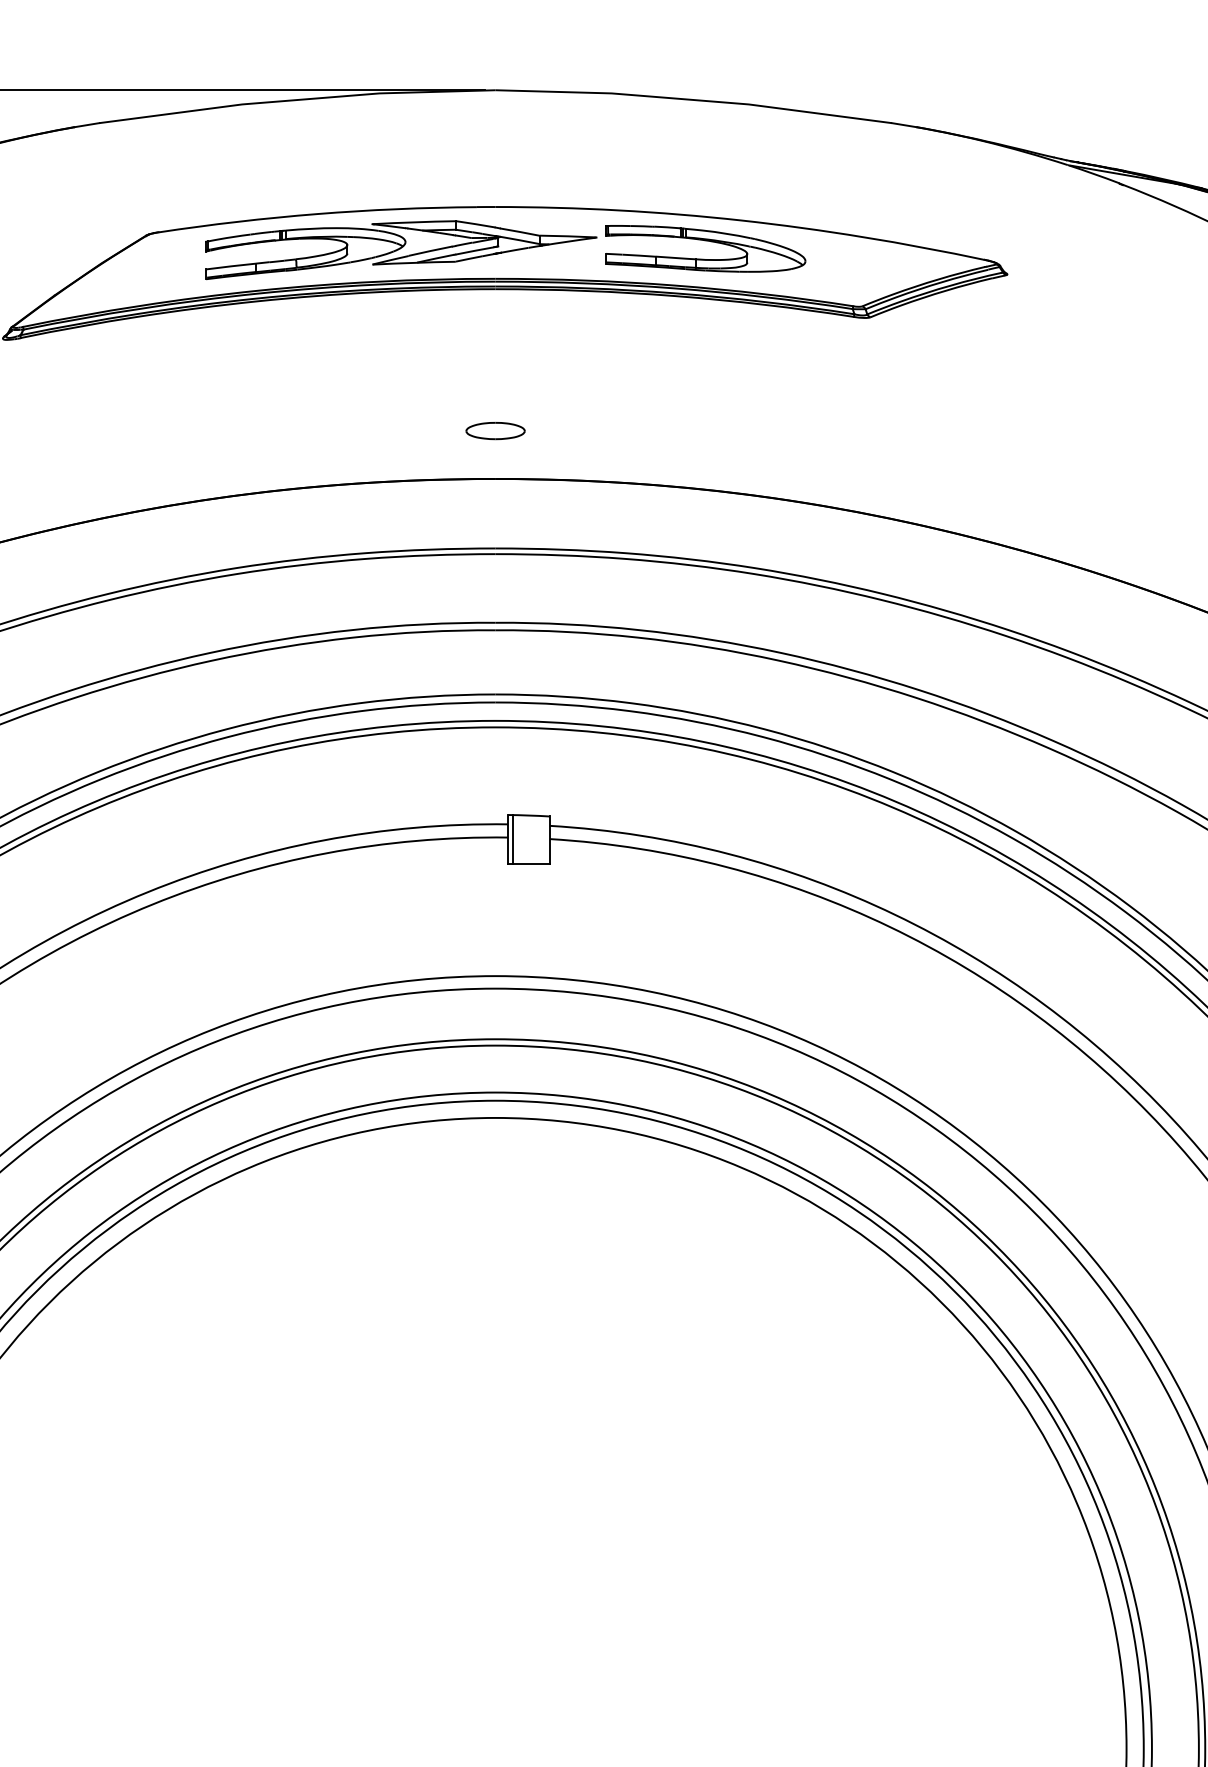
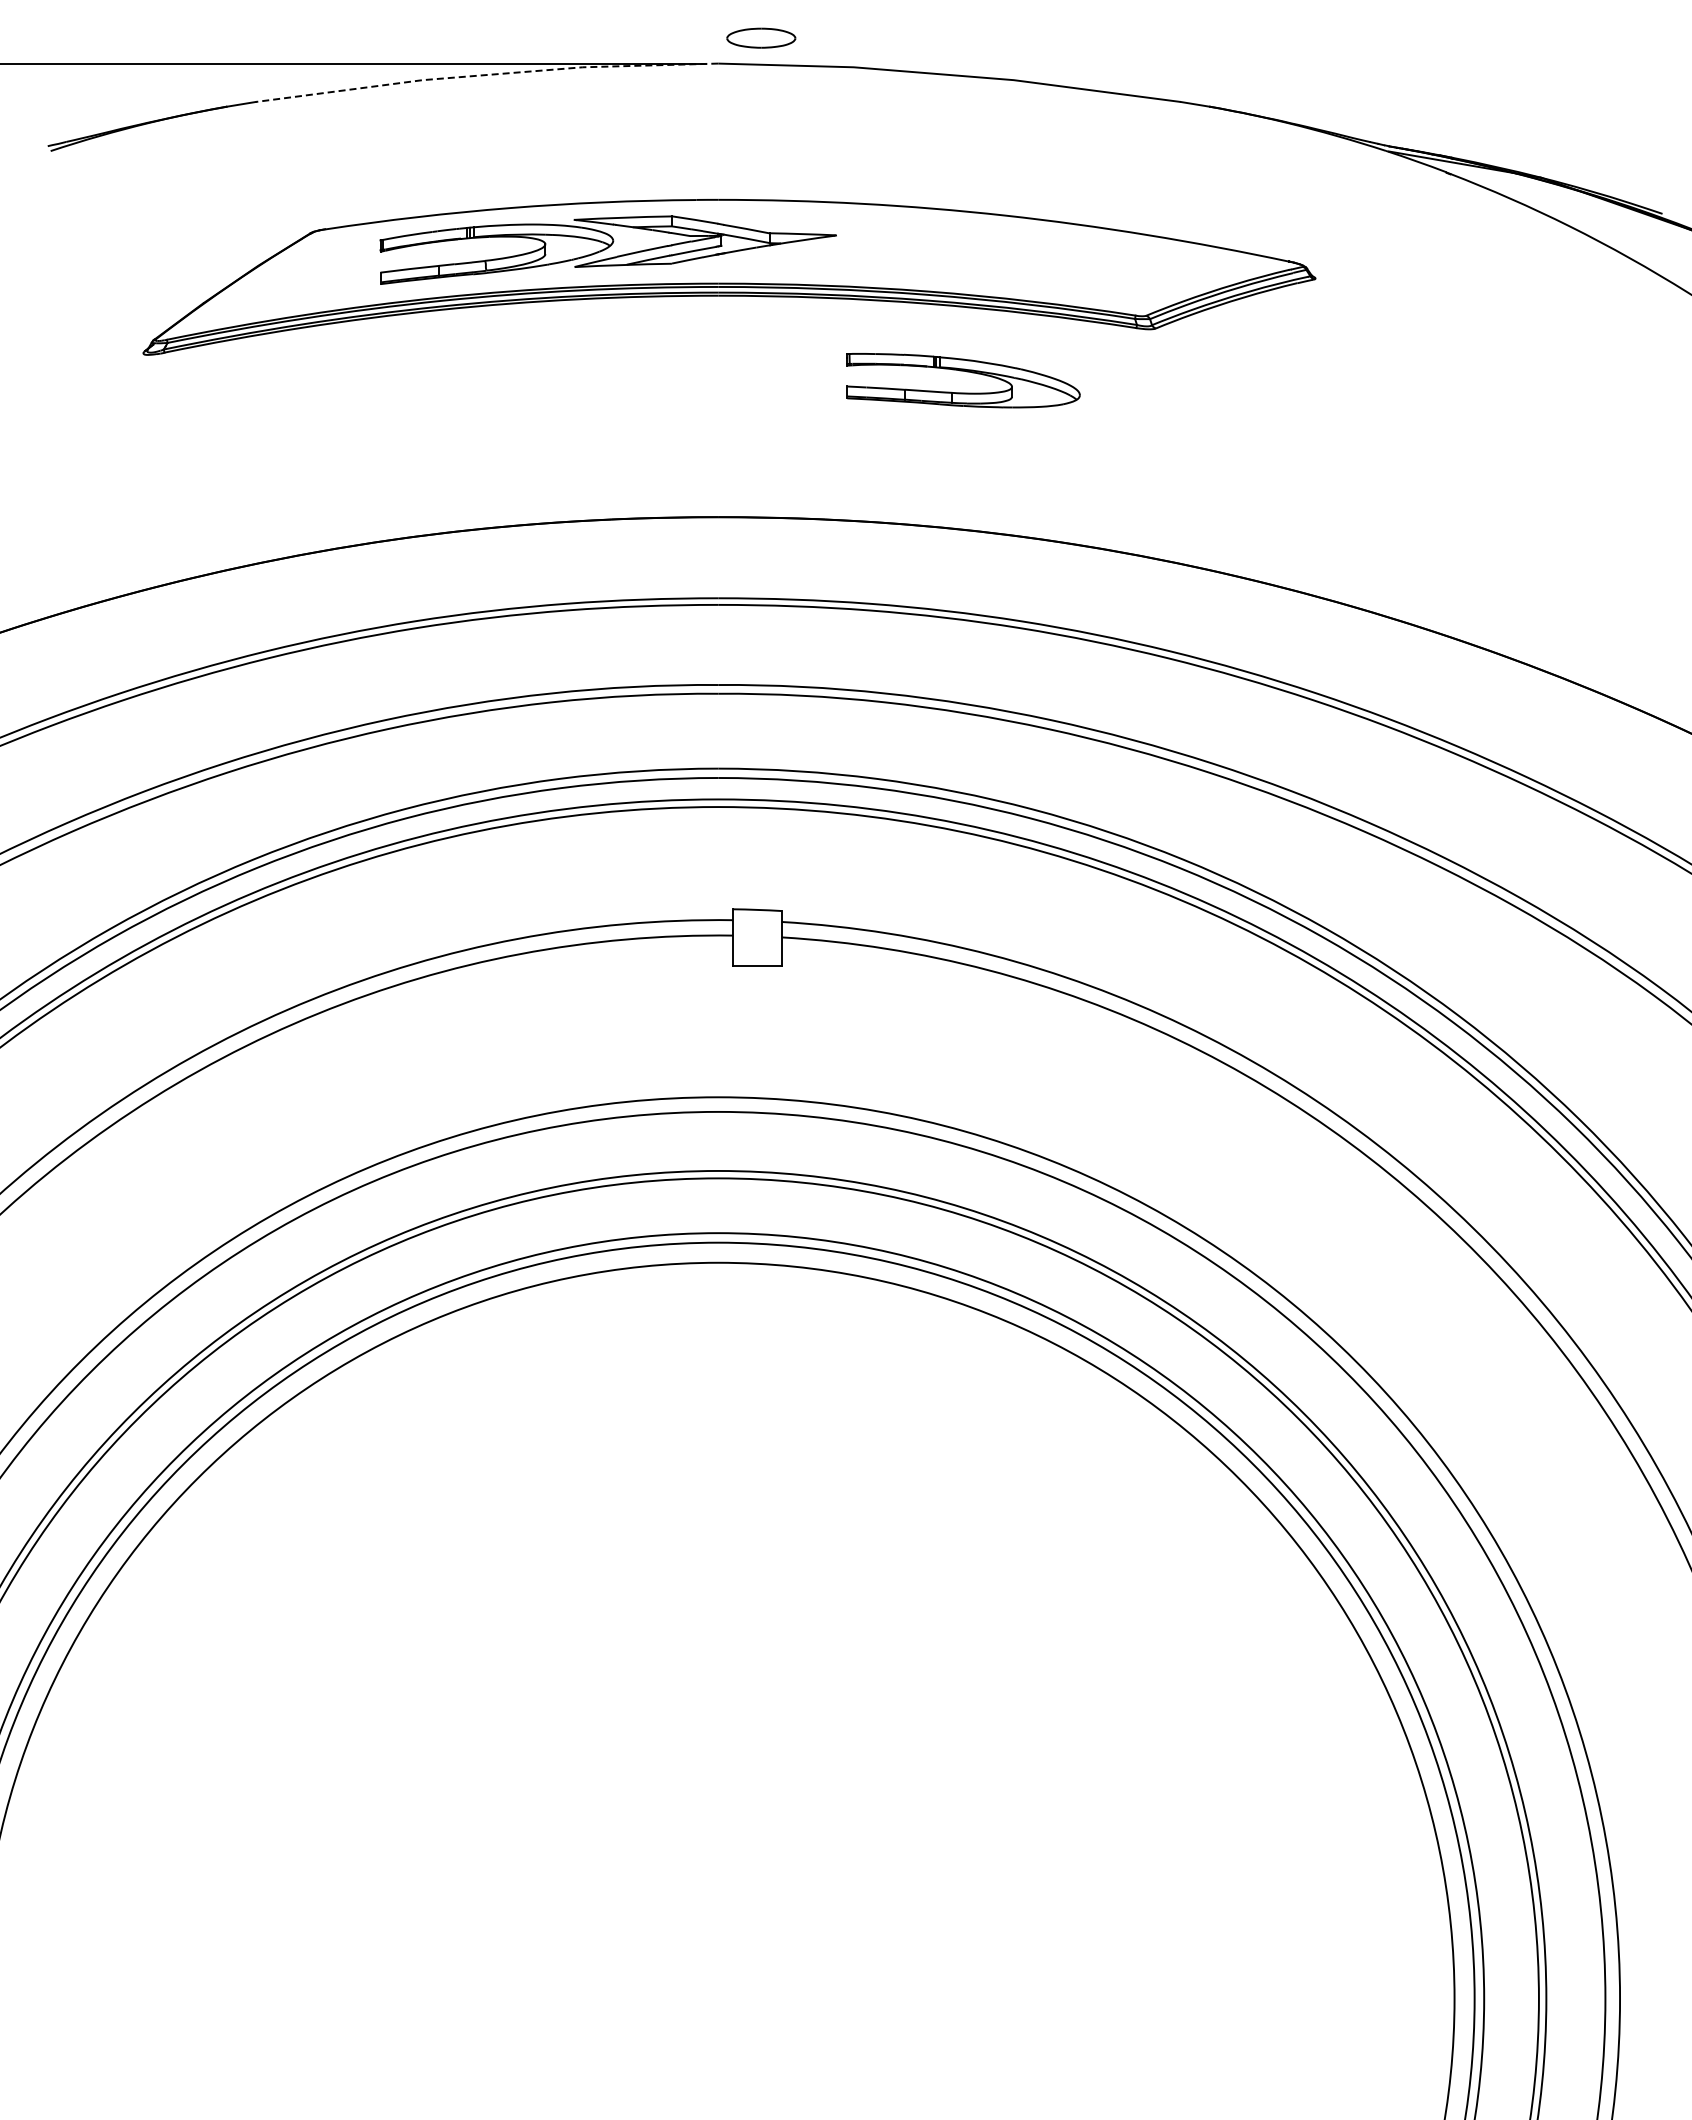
line: (296, 100) -> (486, 75), solid -> dashed
part: (708, 241) -> (966, 372), moved
part: (495, 430) -> (761, 37), moved
line: (512, 839) -> (738, 937), removed

